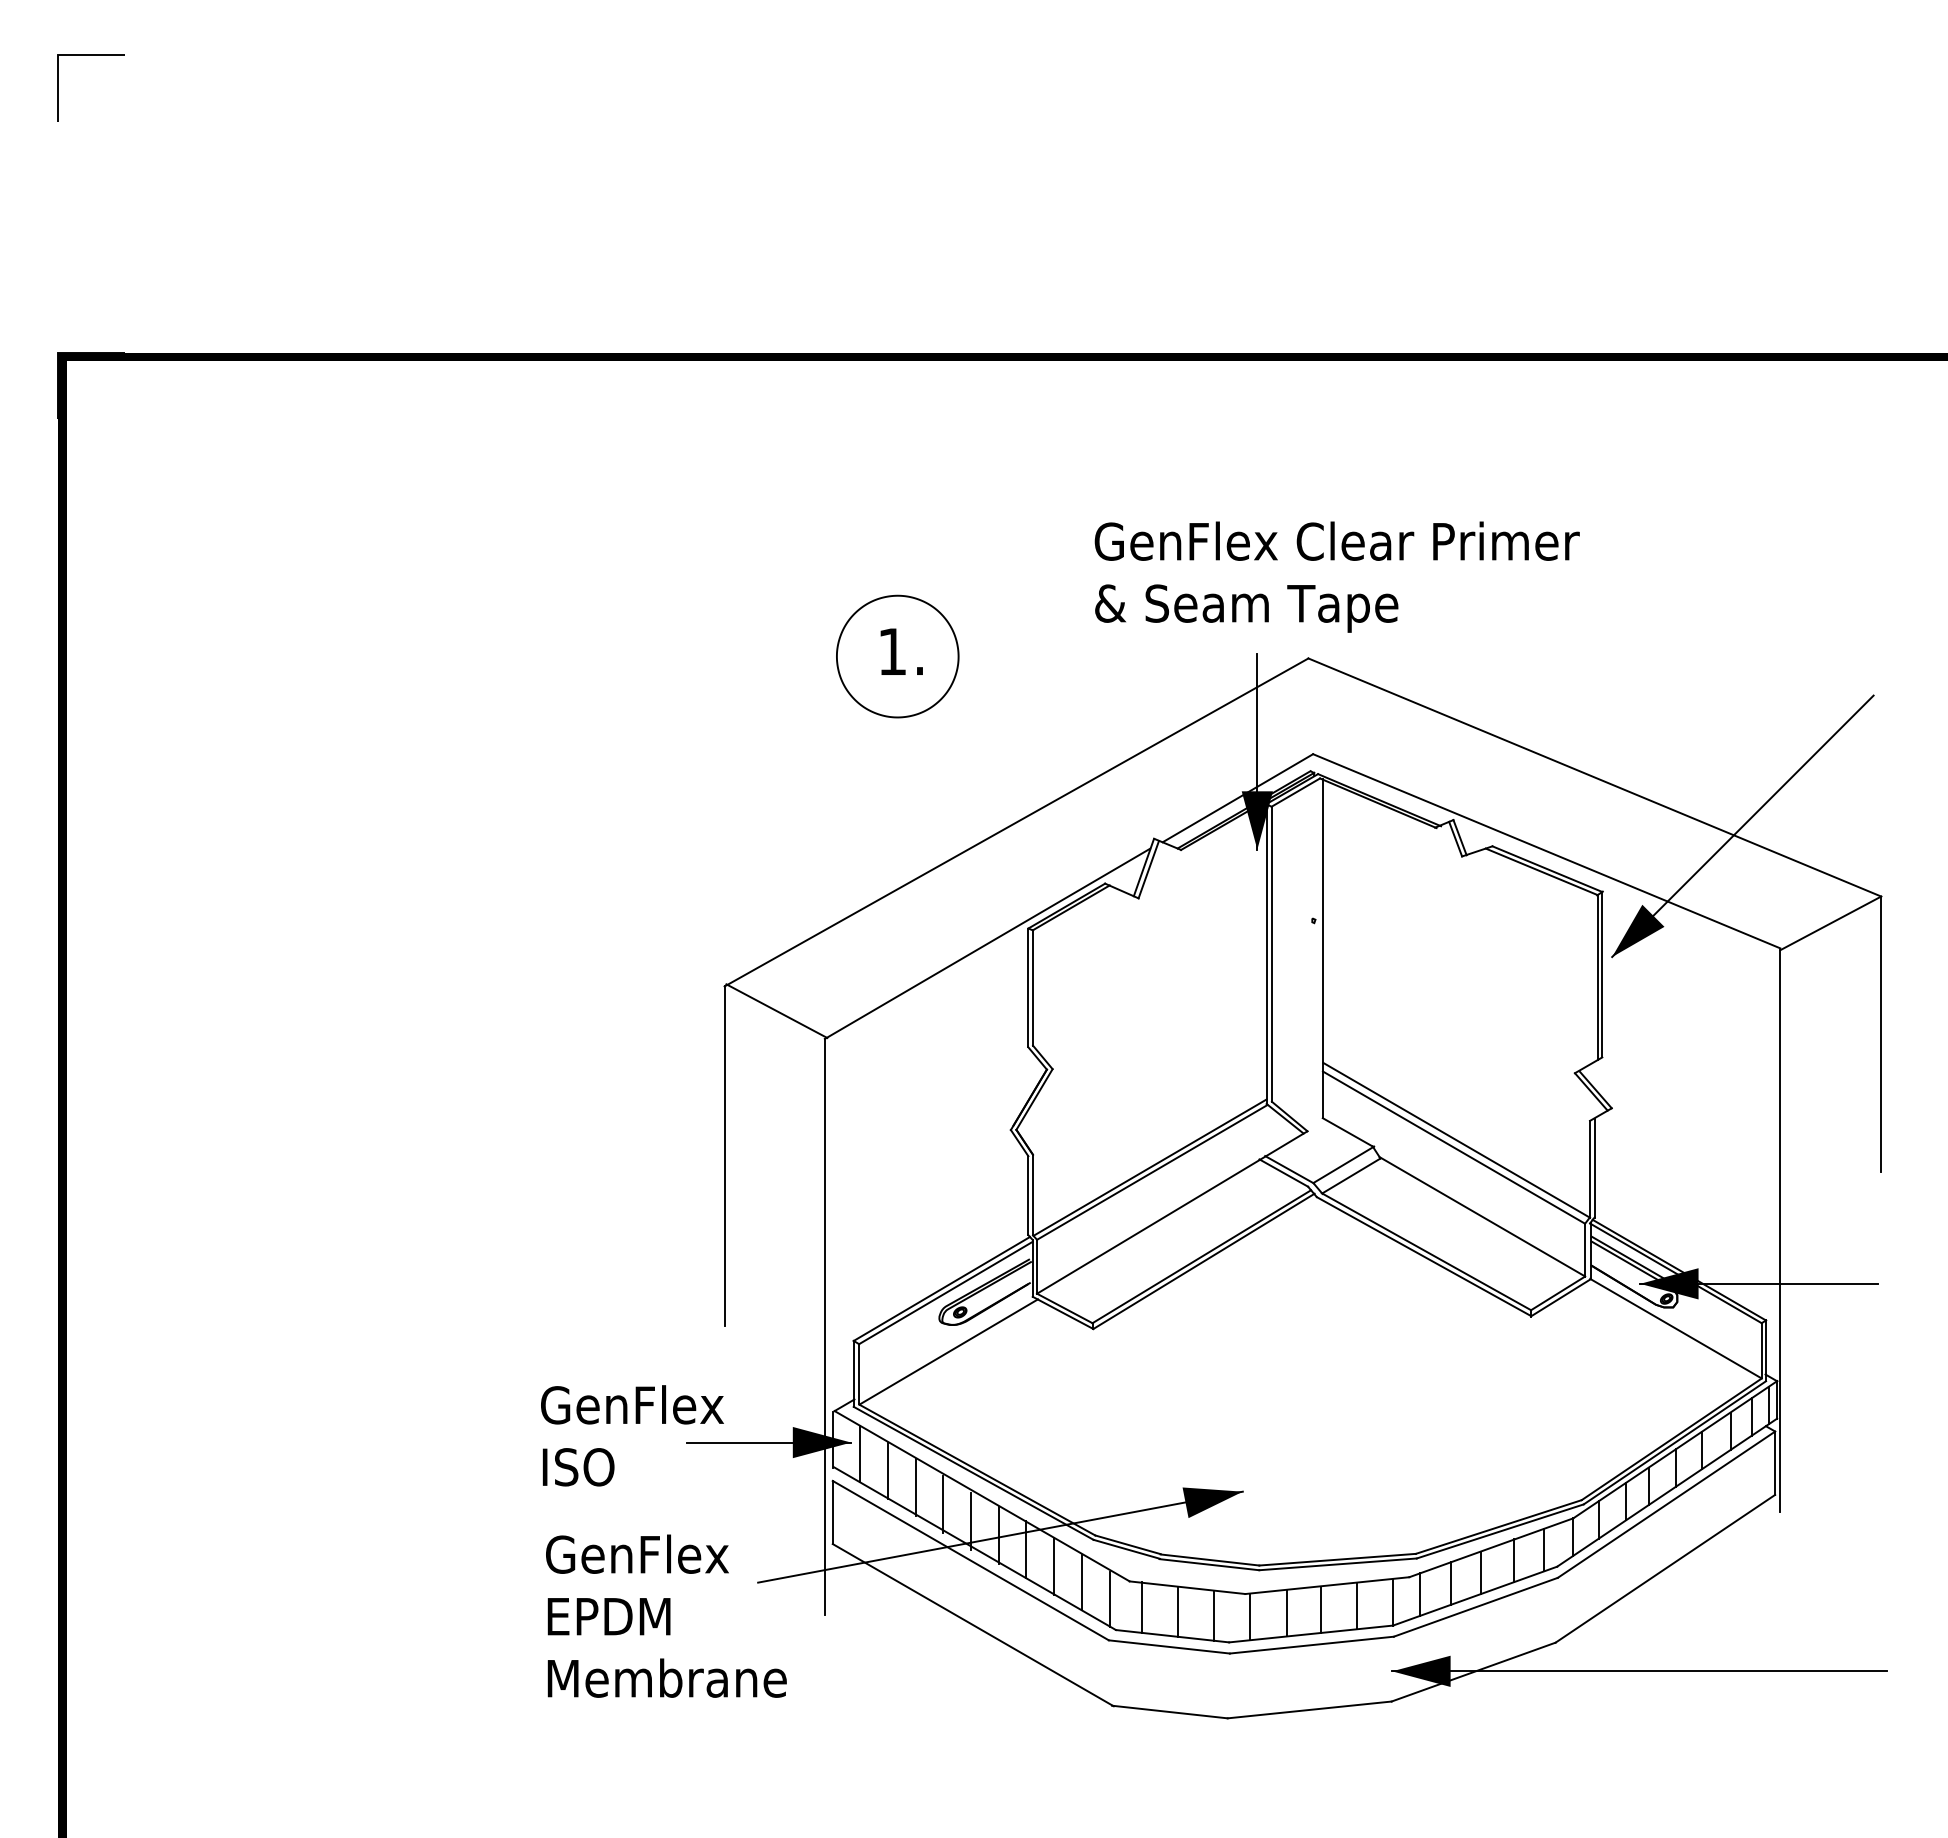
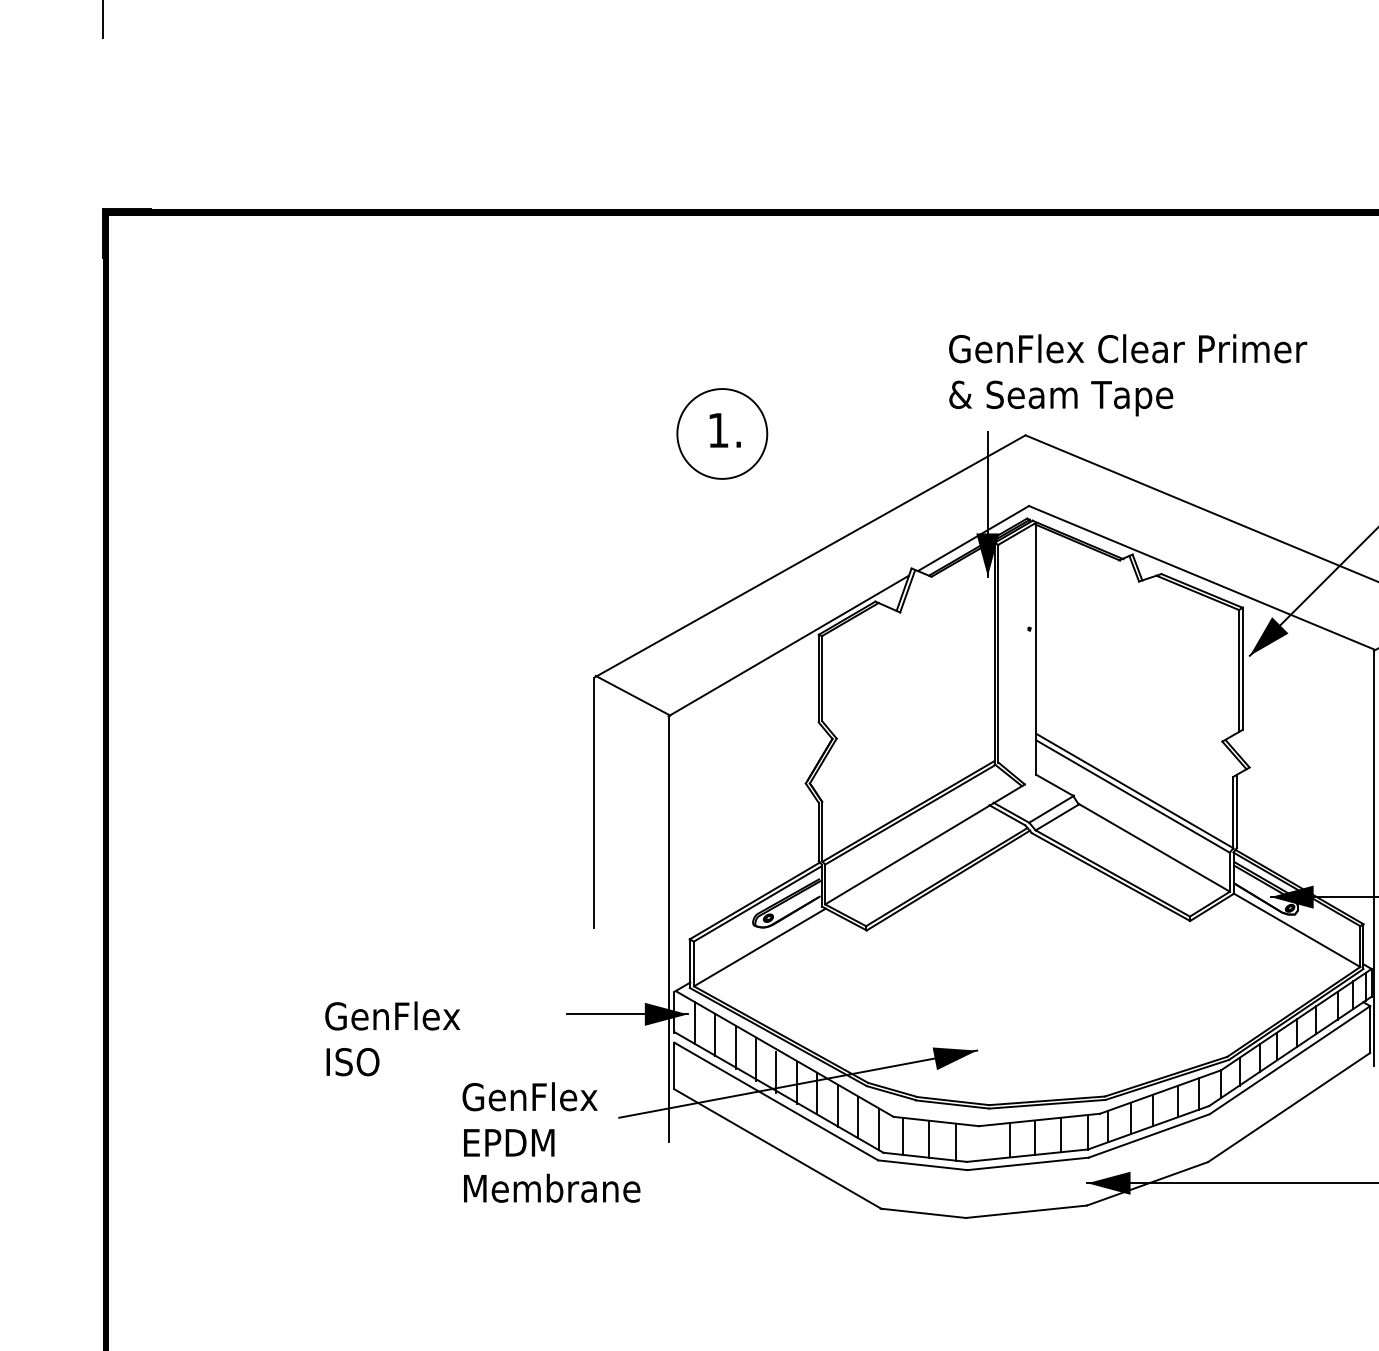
text: (1336, 576) -> (1127, 374), moved
text: (632, 1435) -> (392, 1038), moved
line: (1249, 1616) -> (982, 1142), removed

